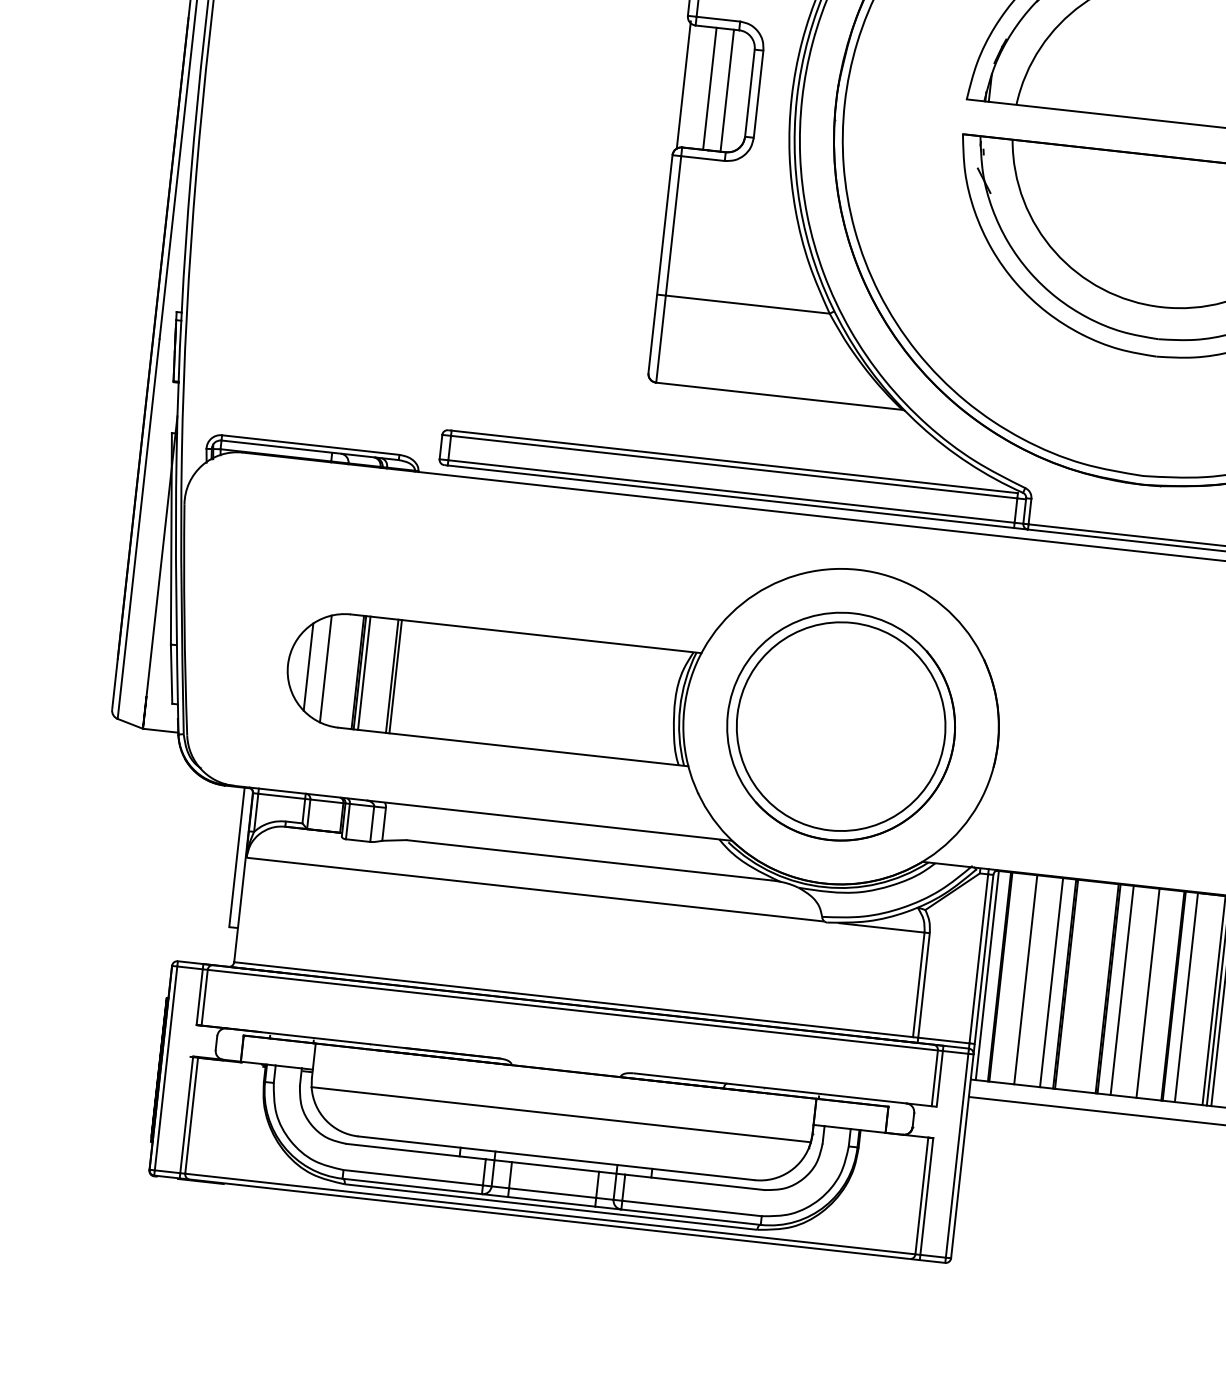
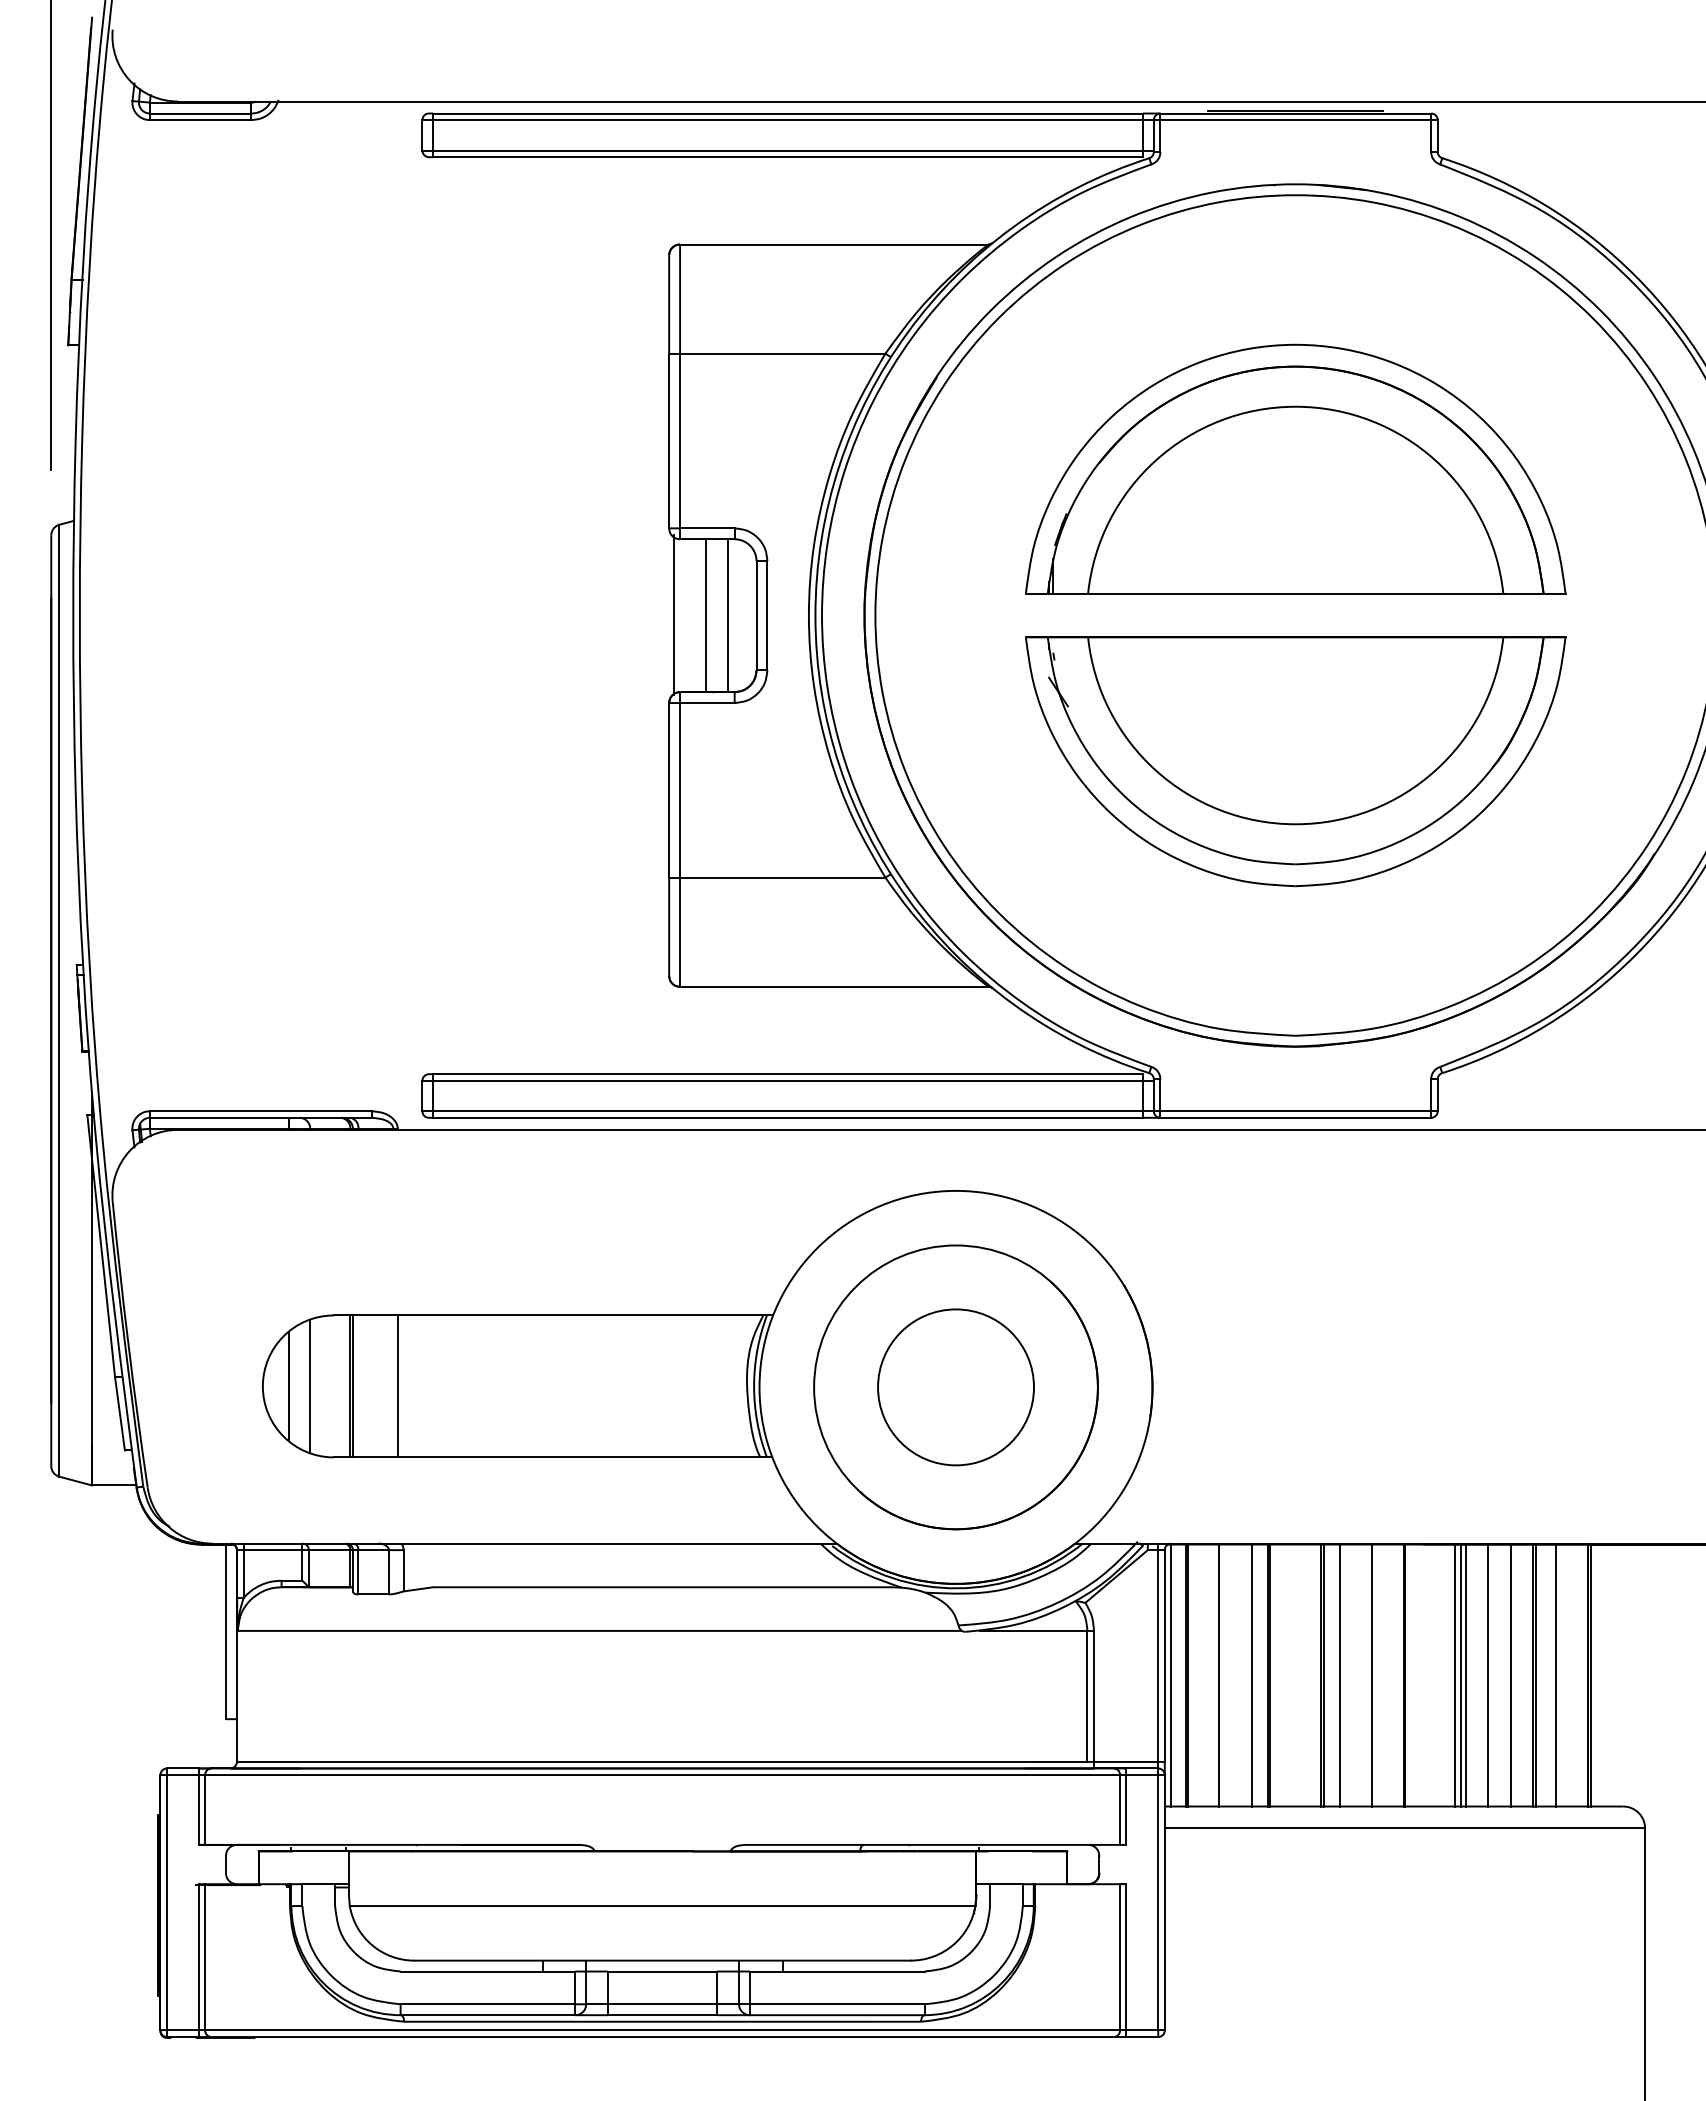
line: (364, 673) -> (358, 1386), removed
line: (392, 676) -> (393, 1386), removed
circle: (840, 726) -> (955, 1387), size x0.6
line: (1186, 997) -> (1420, 1675), removed

